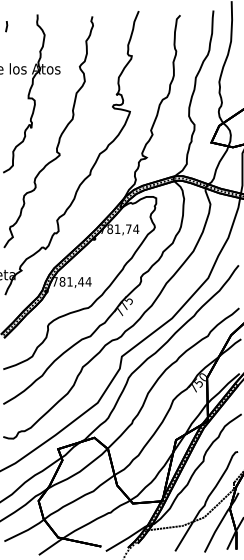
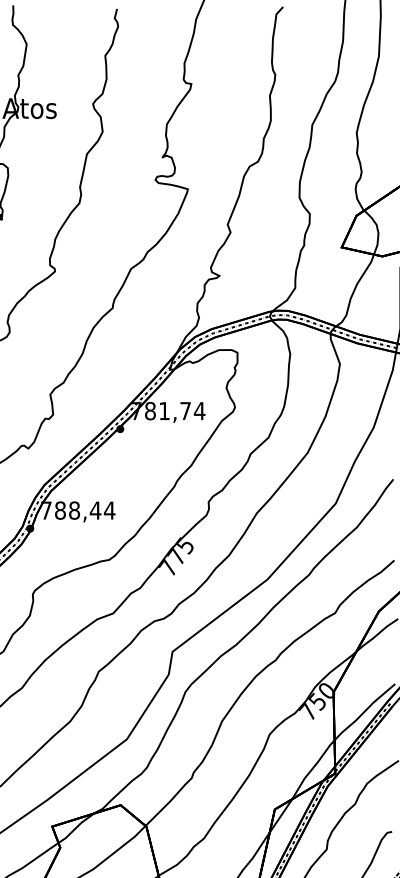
text: (69, 281) -> (73, 509), 781,44 -> 788,44

